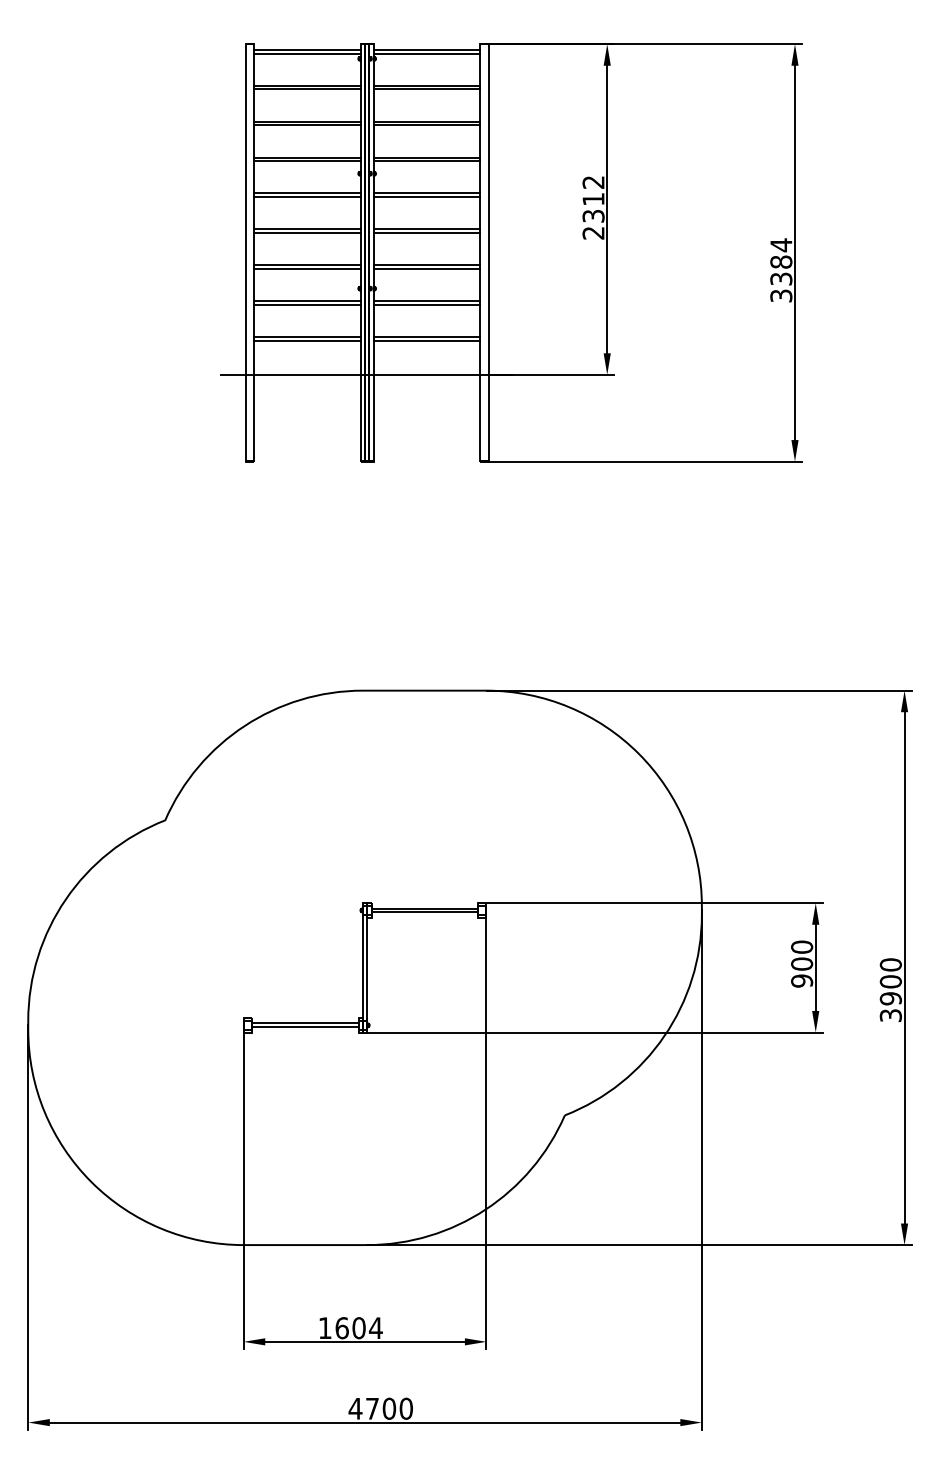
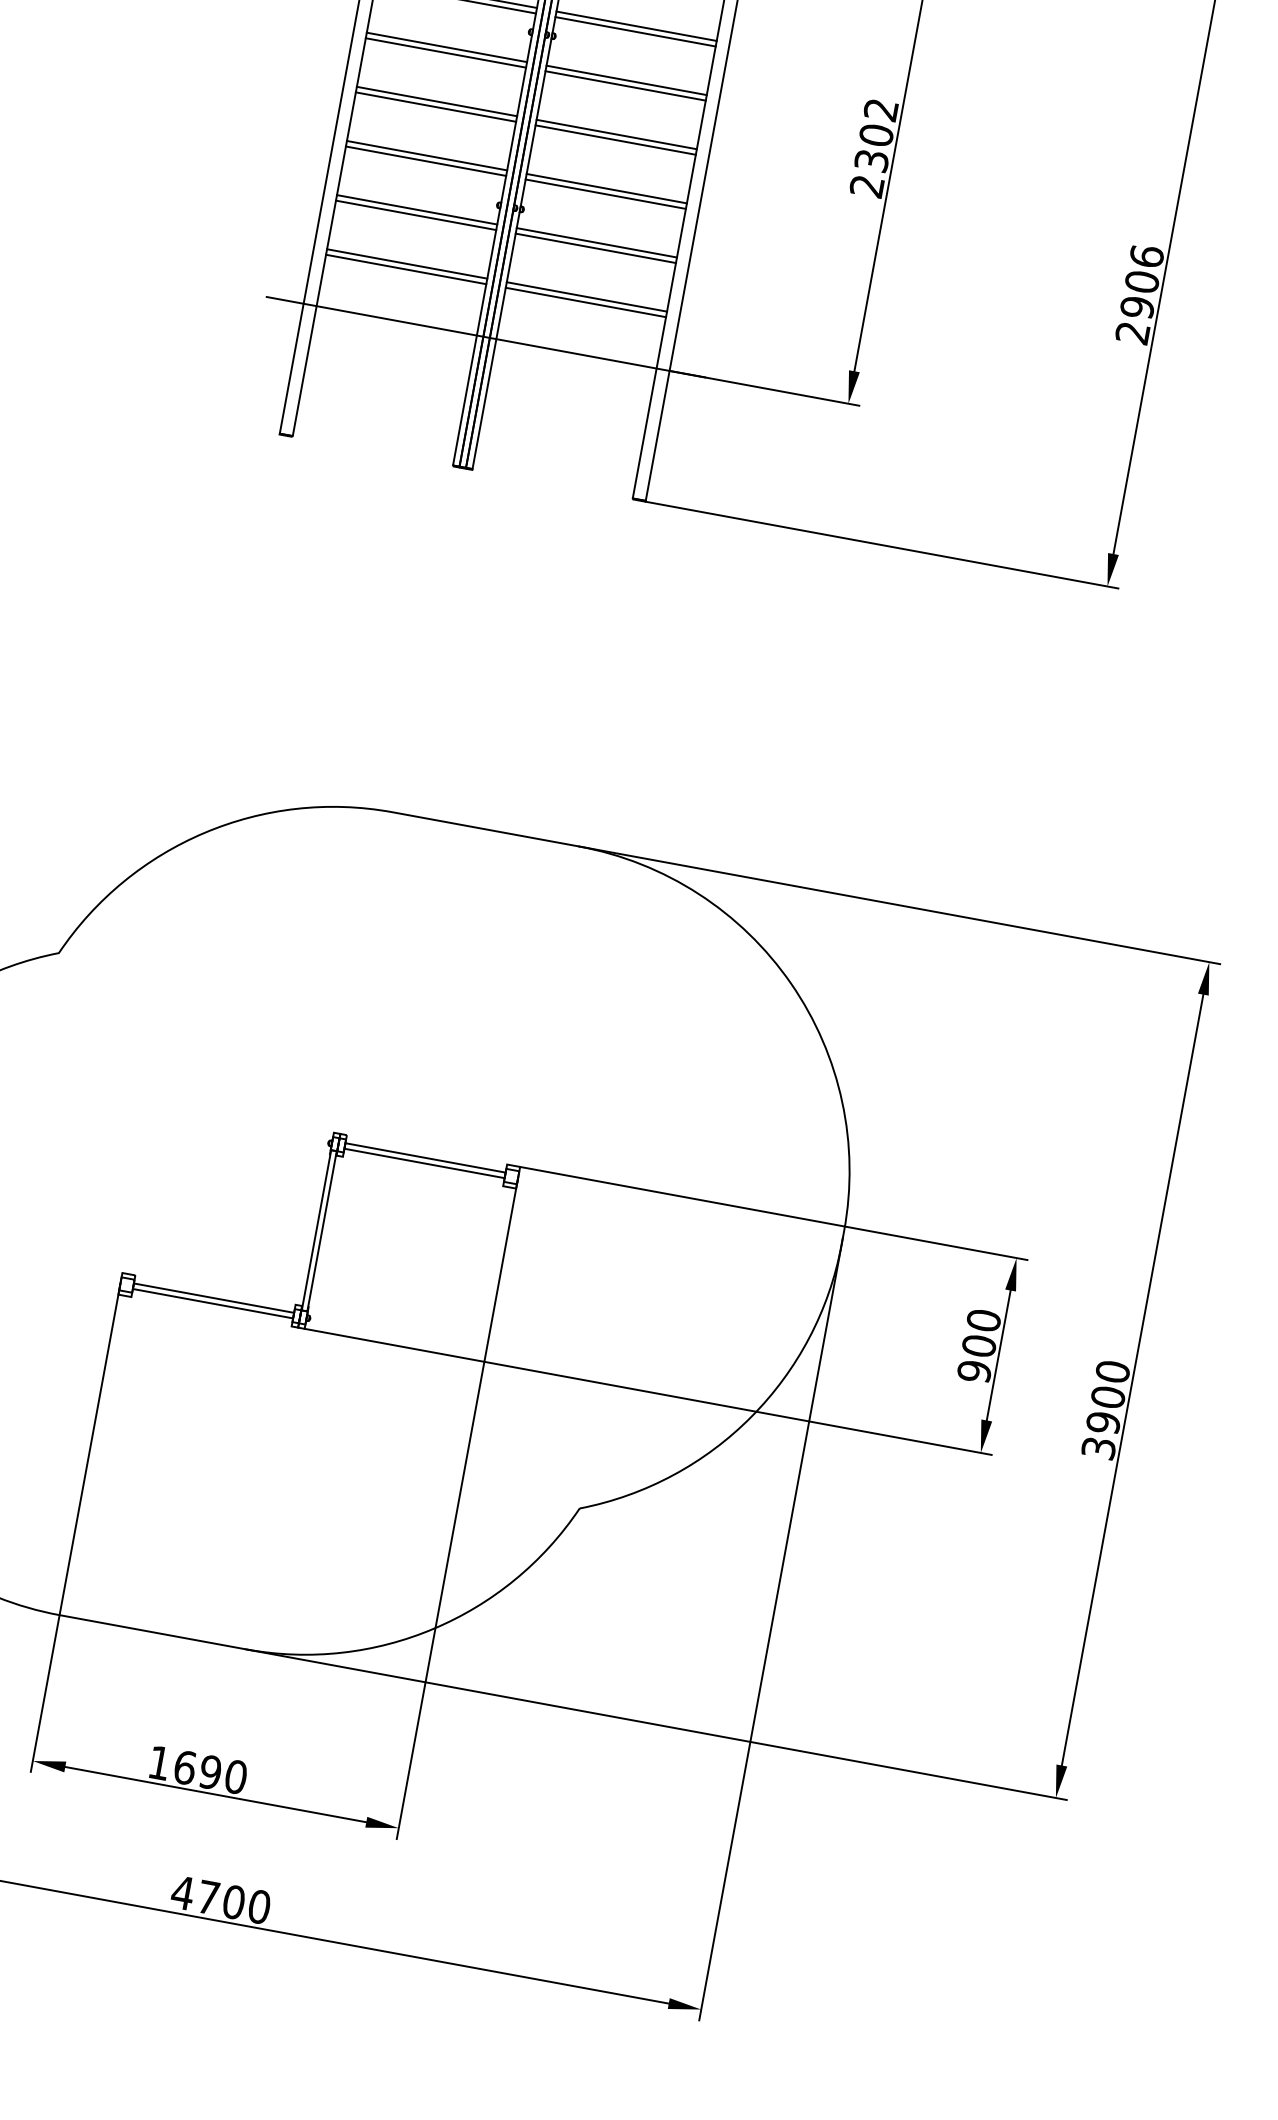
text: (593, 198) -> (876, 134), 2312 -> 2302
text: (781, 270) -> (1140, 294), 3384 -> 2906
text: (367, 1328) -> (223, 1775), 1604 -> 1690

